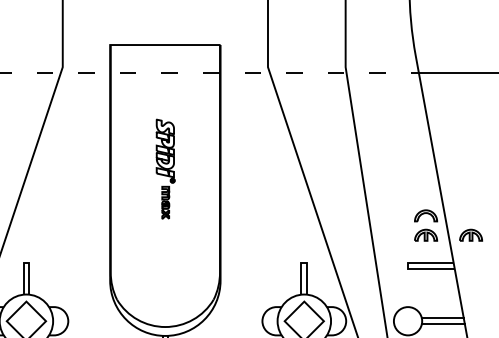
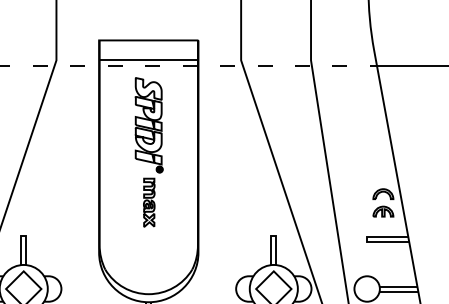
line: (165, 67) -> (148, 60), added
part: (165, 168) -> (148, 151), size x1.67
part: (471, 234) -> (424, 210), removed

